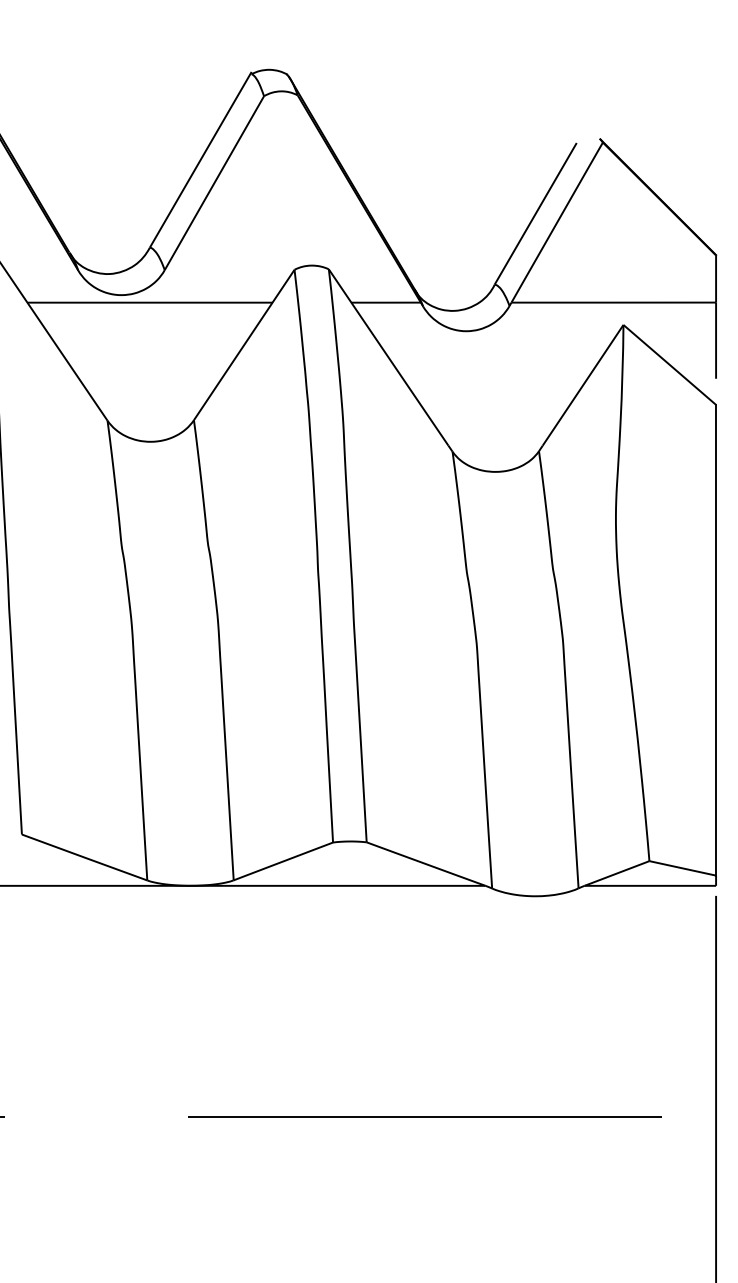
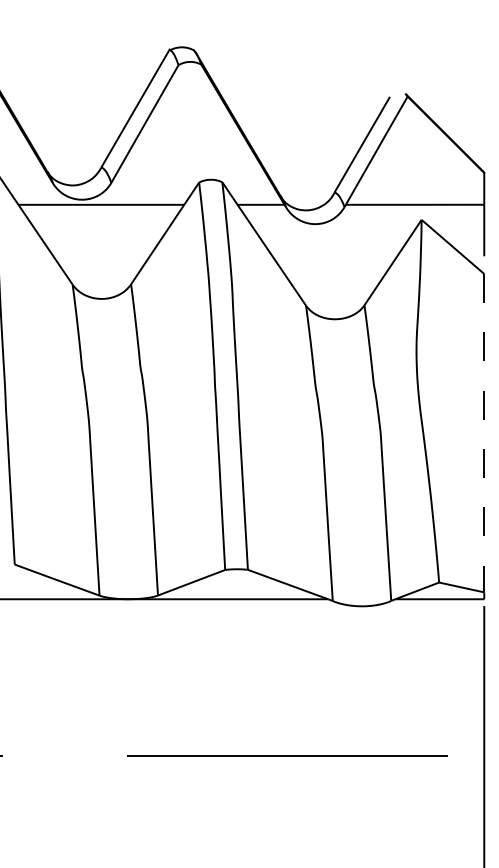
line: (716, 640) -> (484, 433), solid -> dashed

